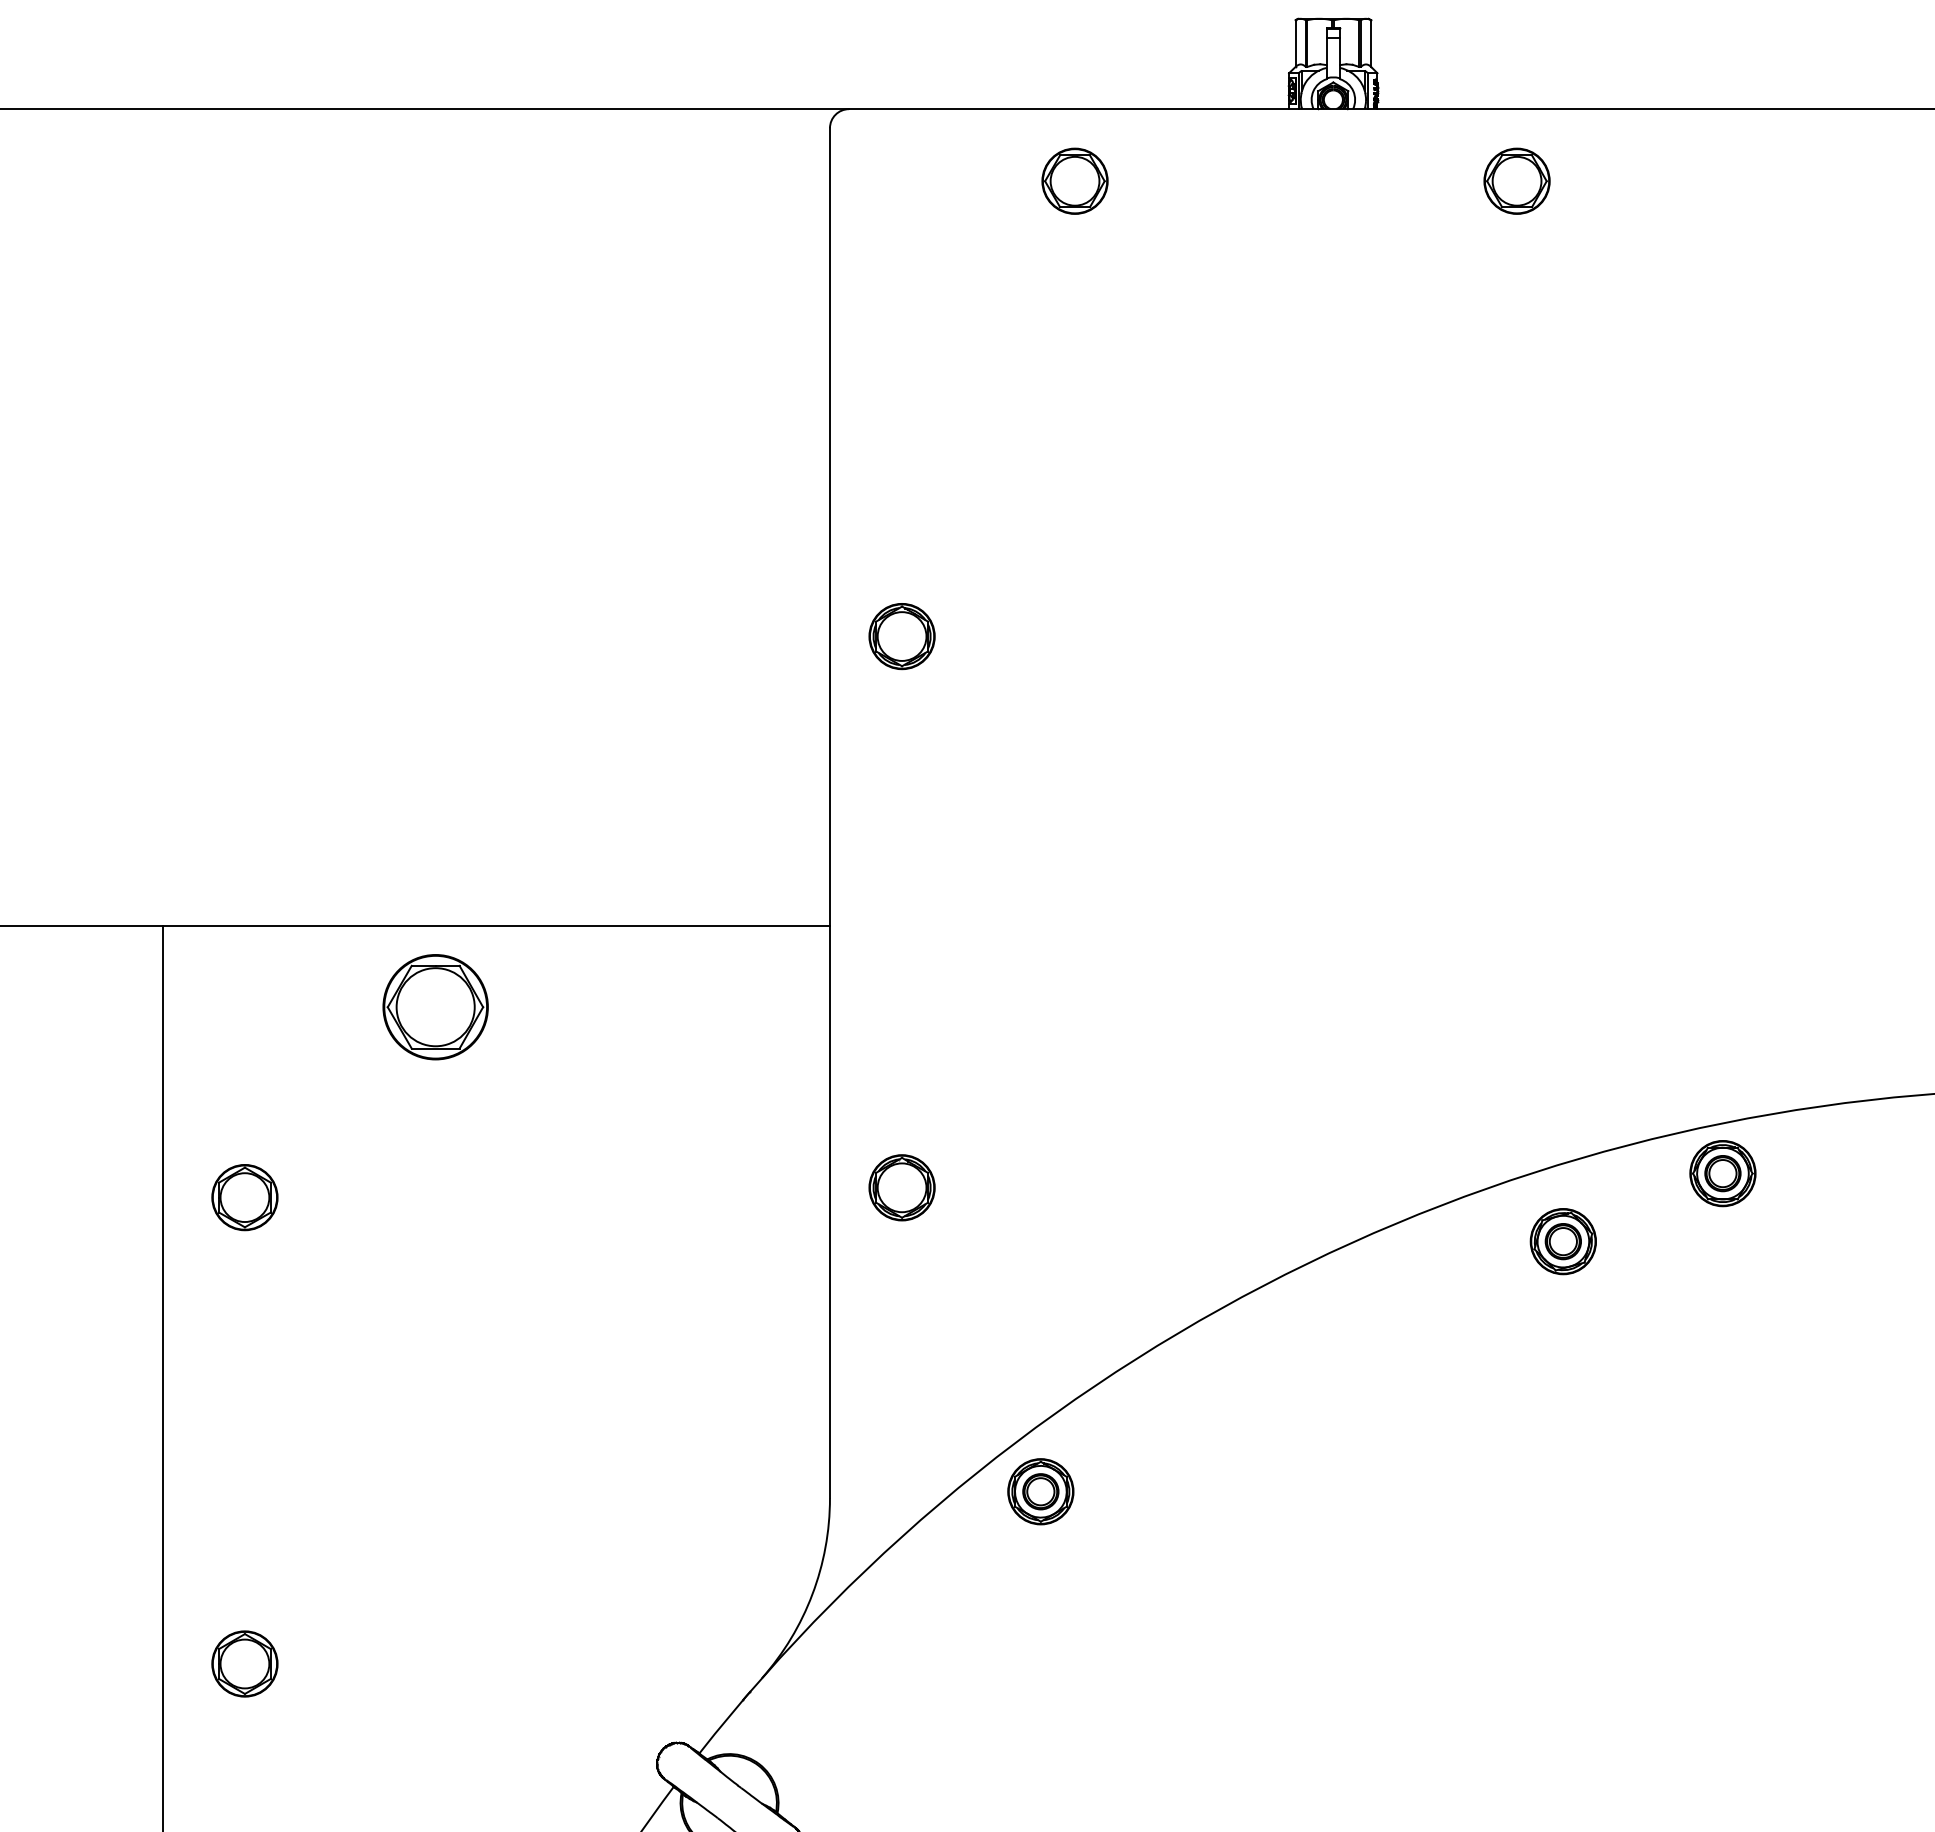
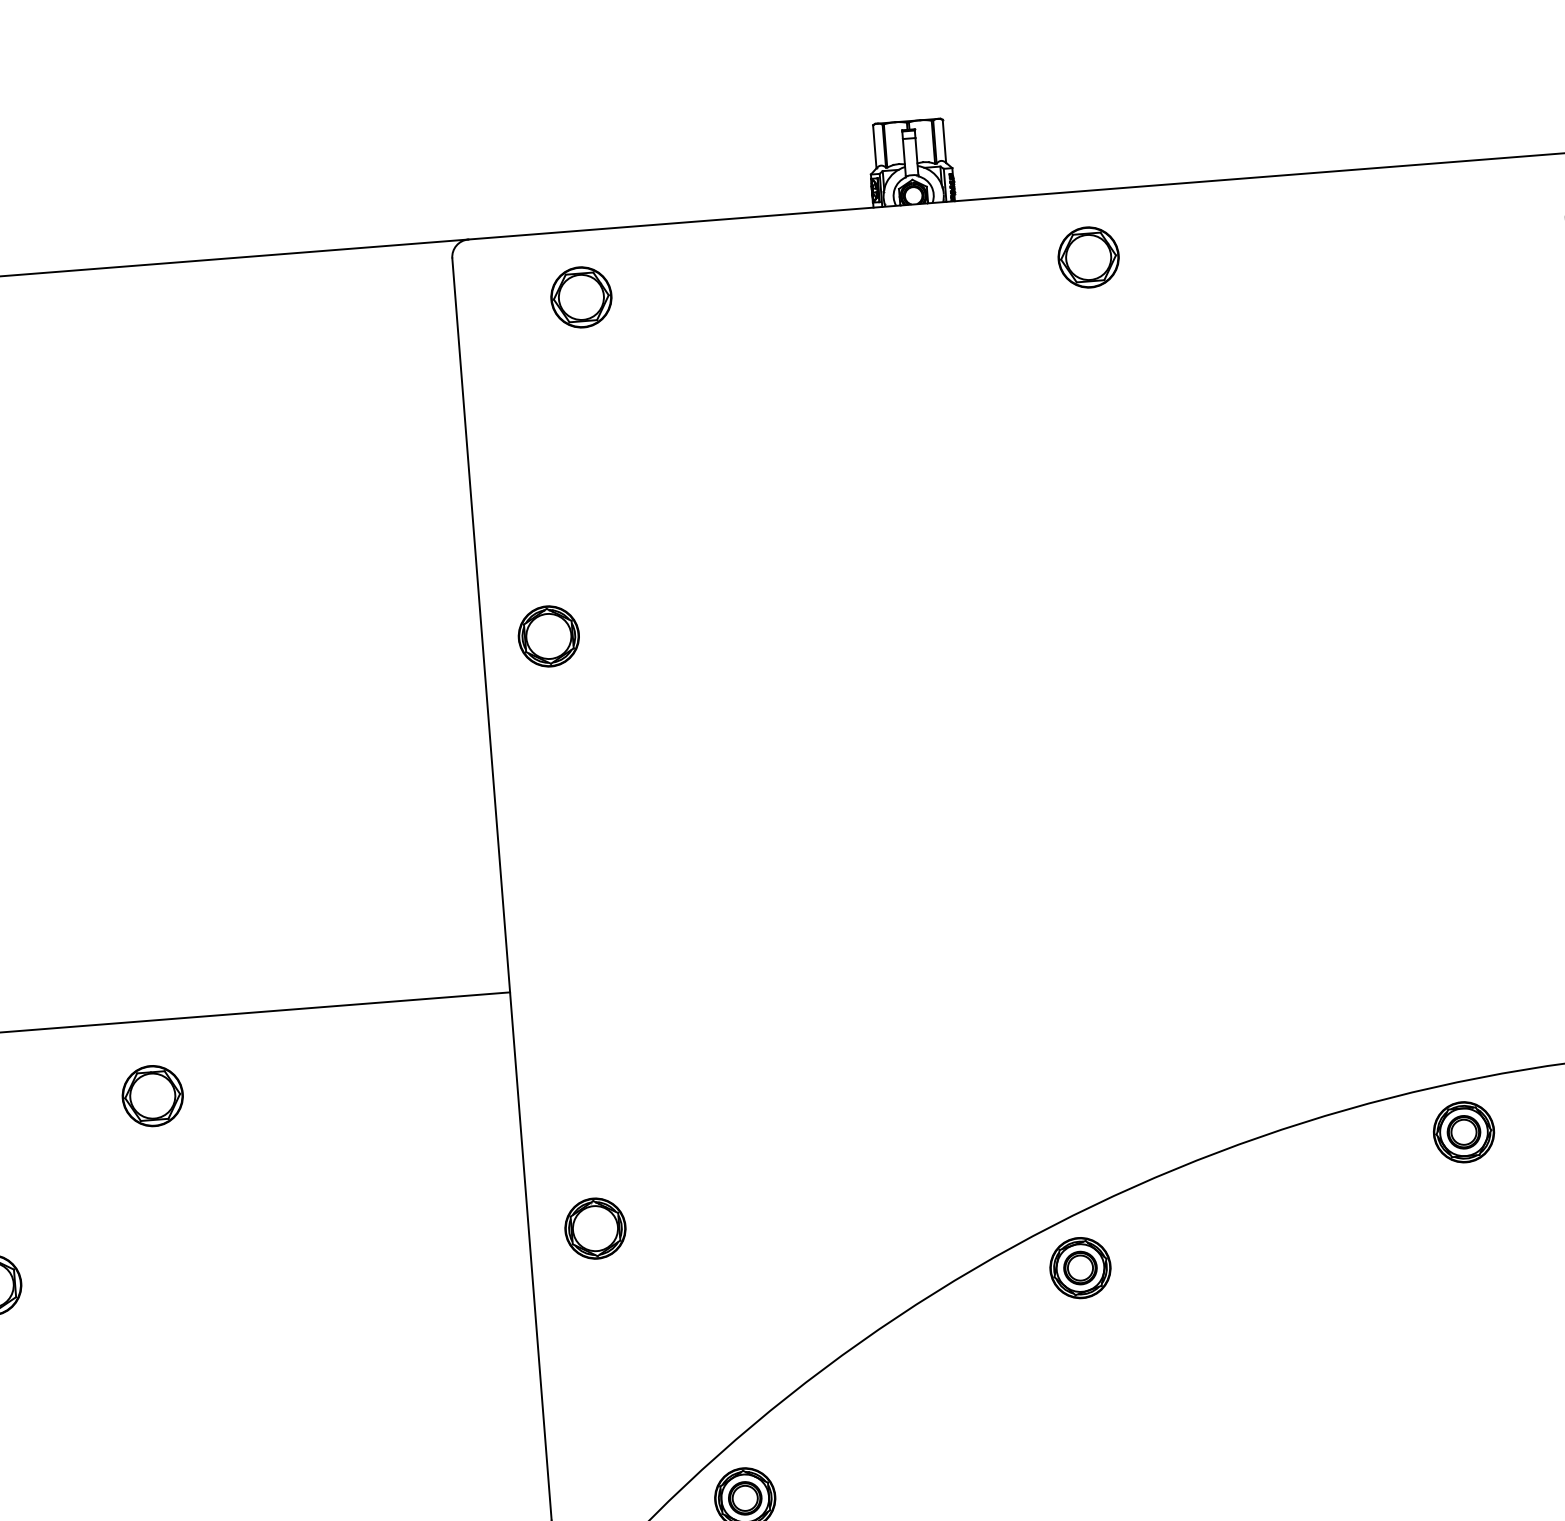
part: (1074, 180) -> (580, 296), moved
part: (901, 636) -> (548, 636), moved
part: (434, 1006) -> (151, 1095), size x0.62
part: (1722, 1173) -> (1463, 1132), moved
part: (1562, 1241) -> (1079, 1268), moved

